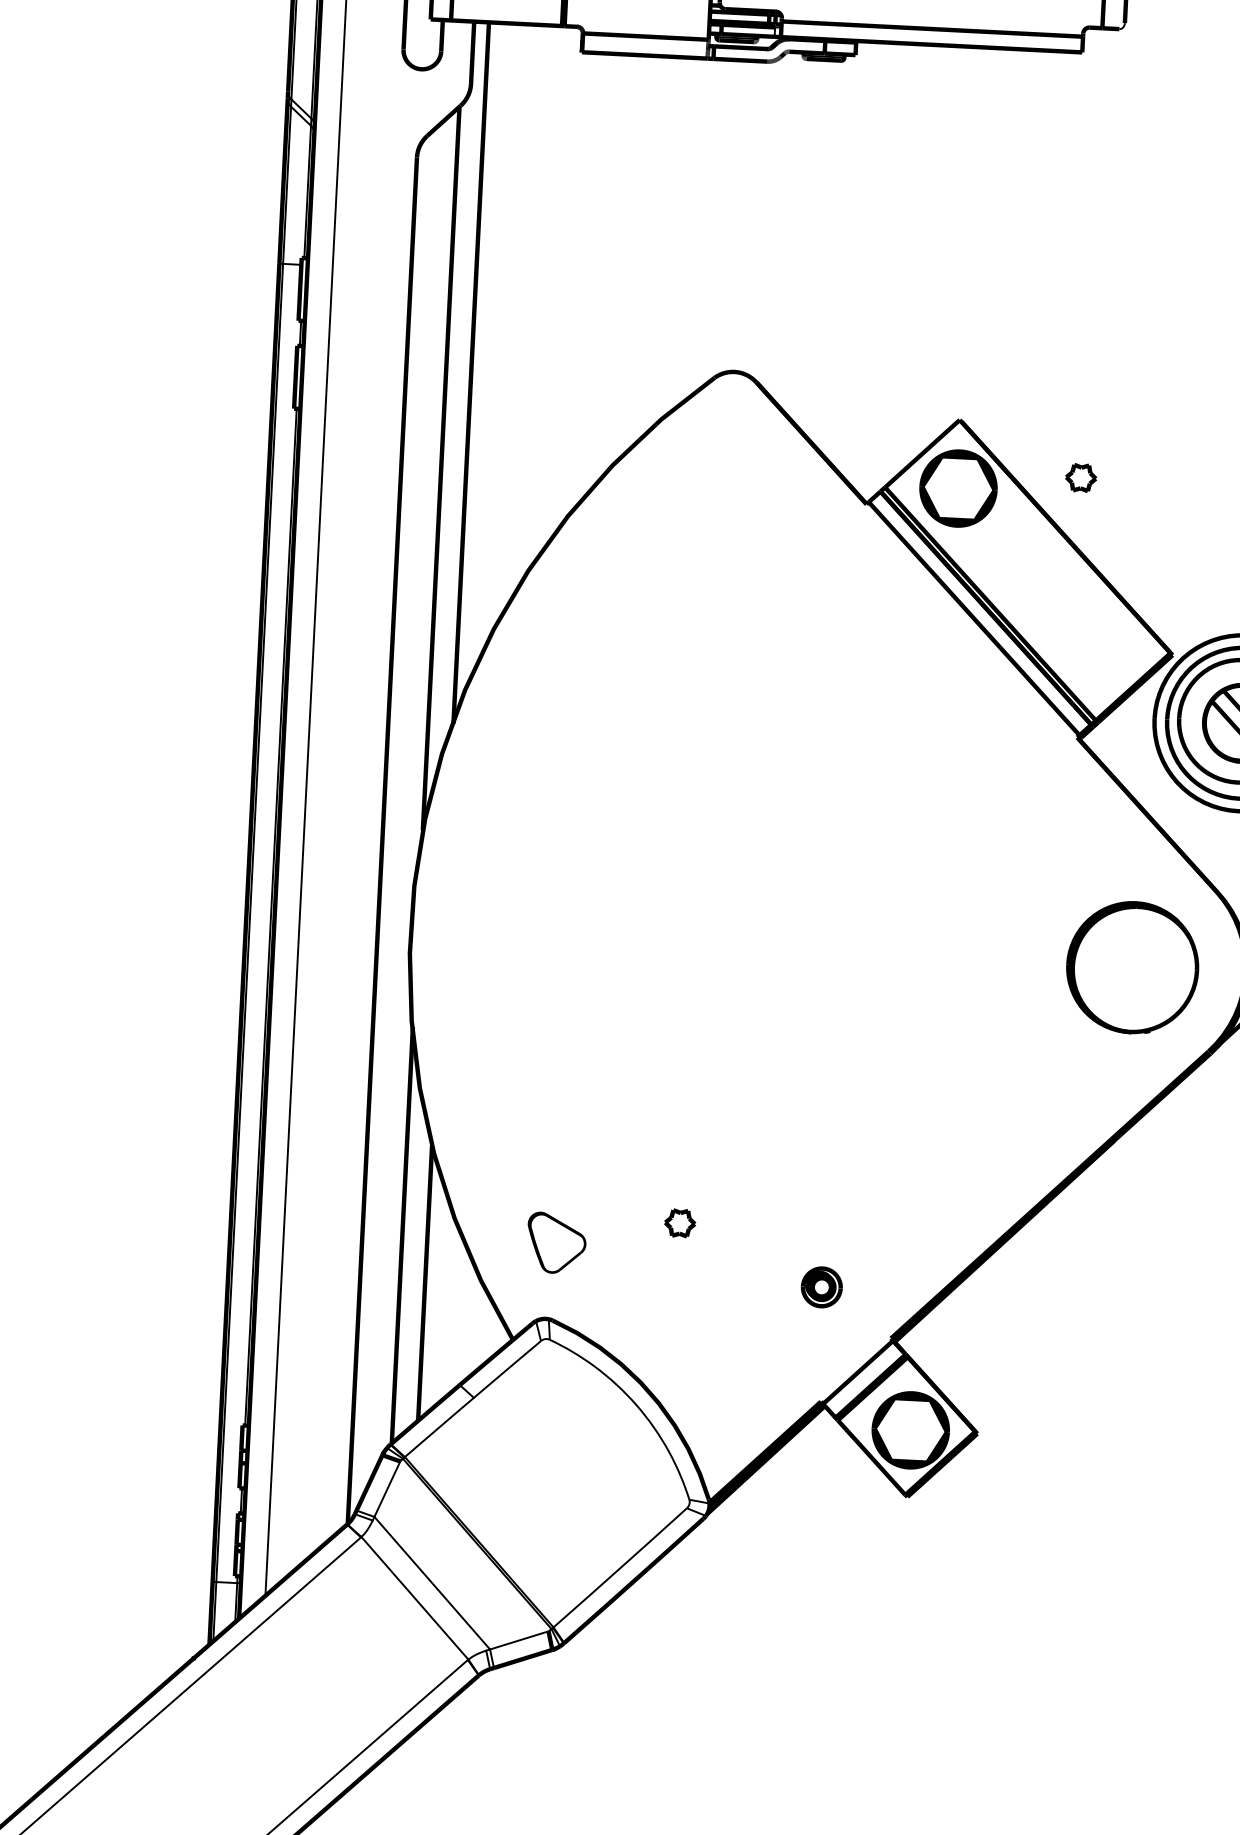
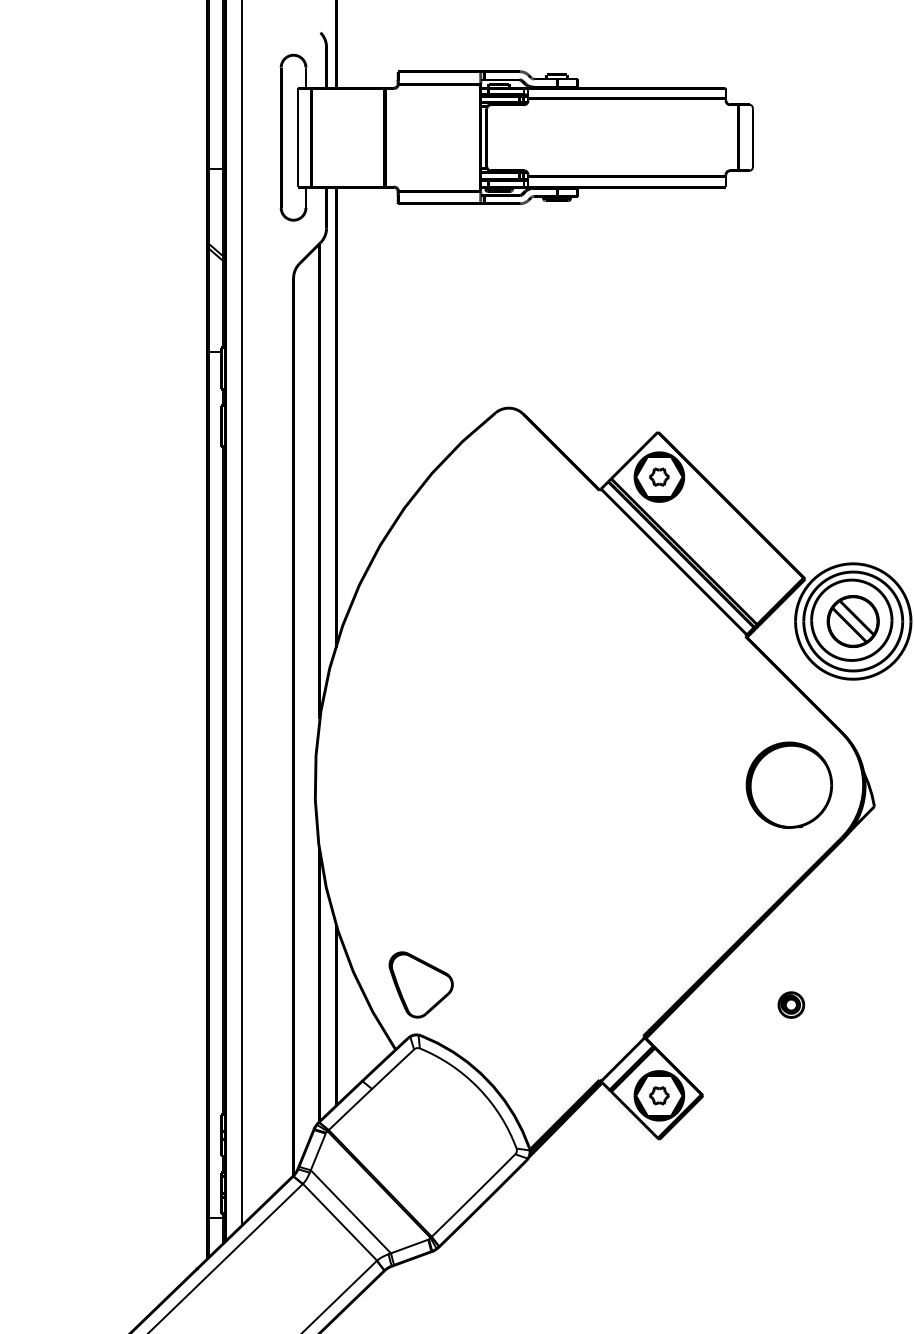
part: (1081, 477) -> (659, 476), moved
part: (680, 1222) -> (659, 1095), moved
part: (555, 1242) -> (420, 984), size x1.67
part: (822, 1286) -> (791, 1004), moved

